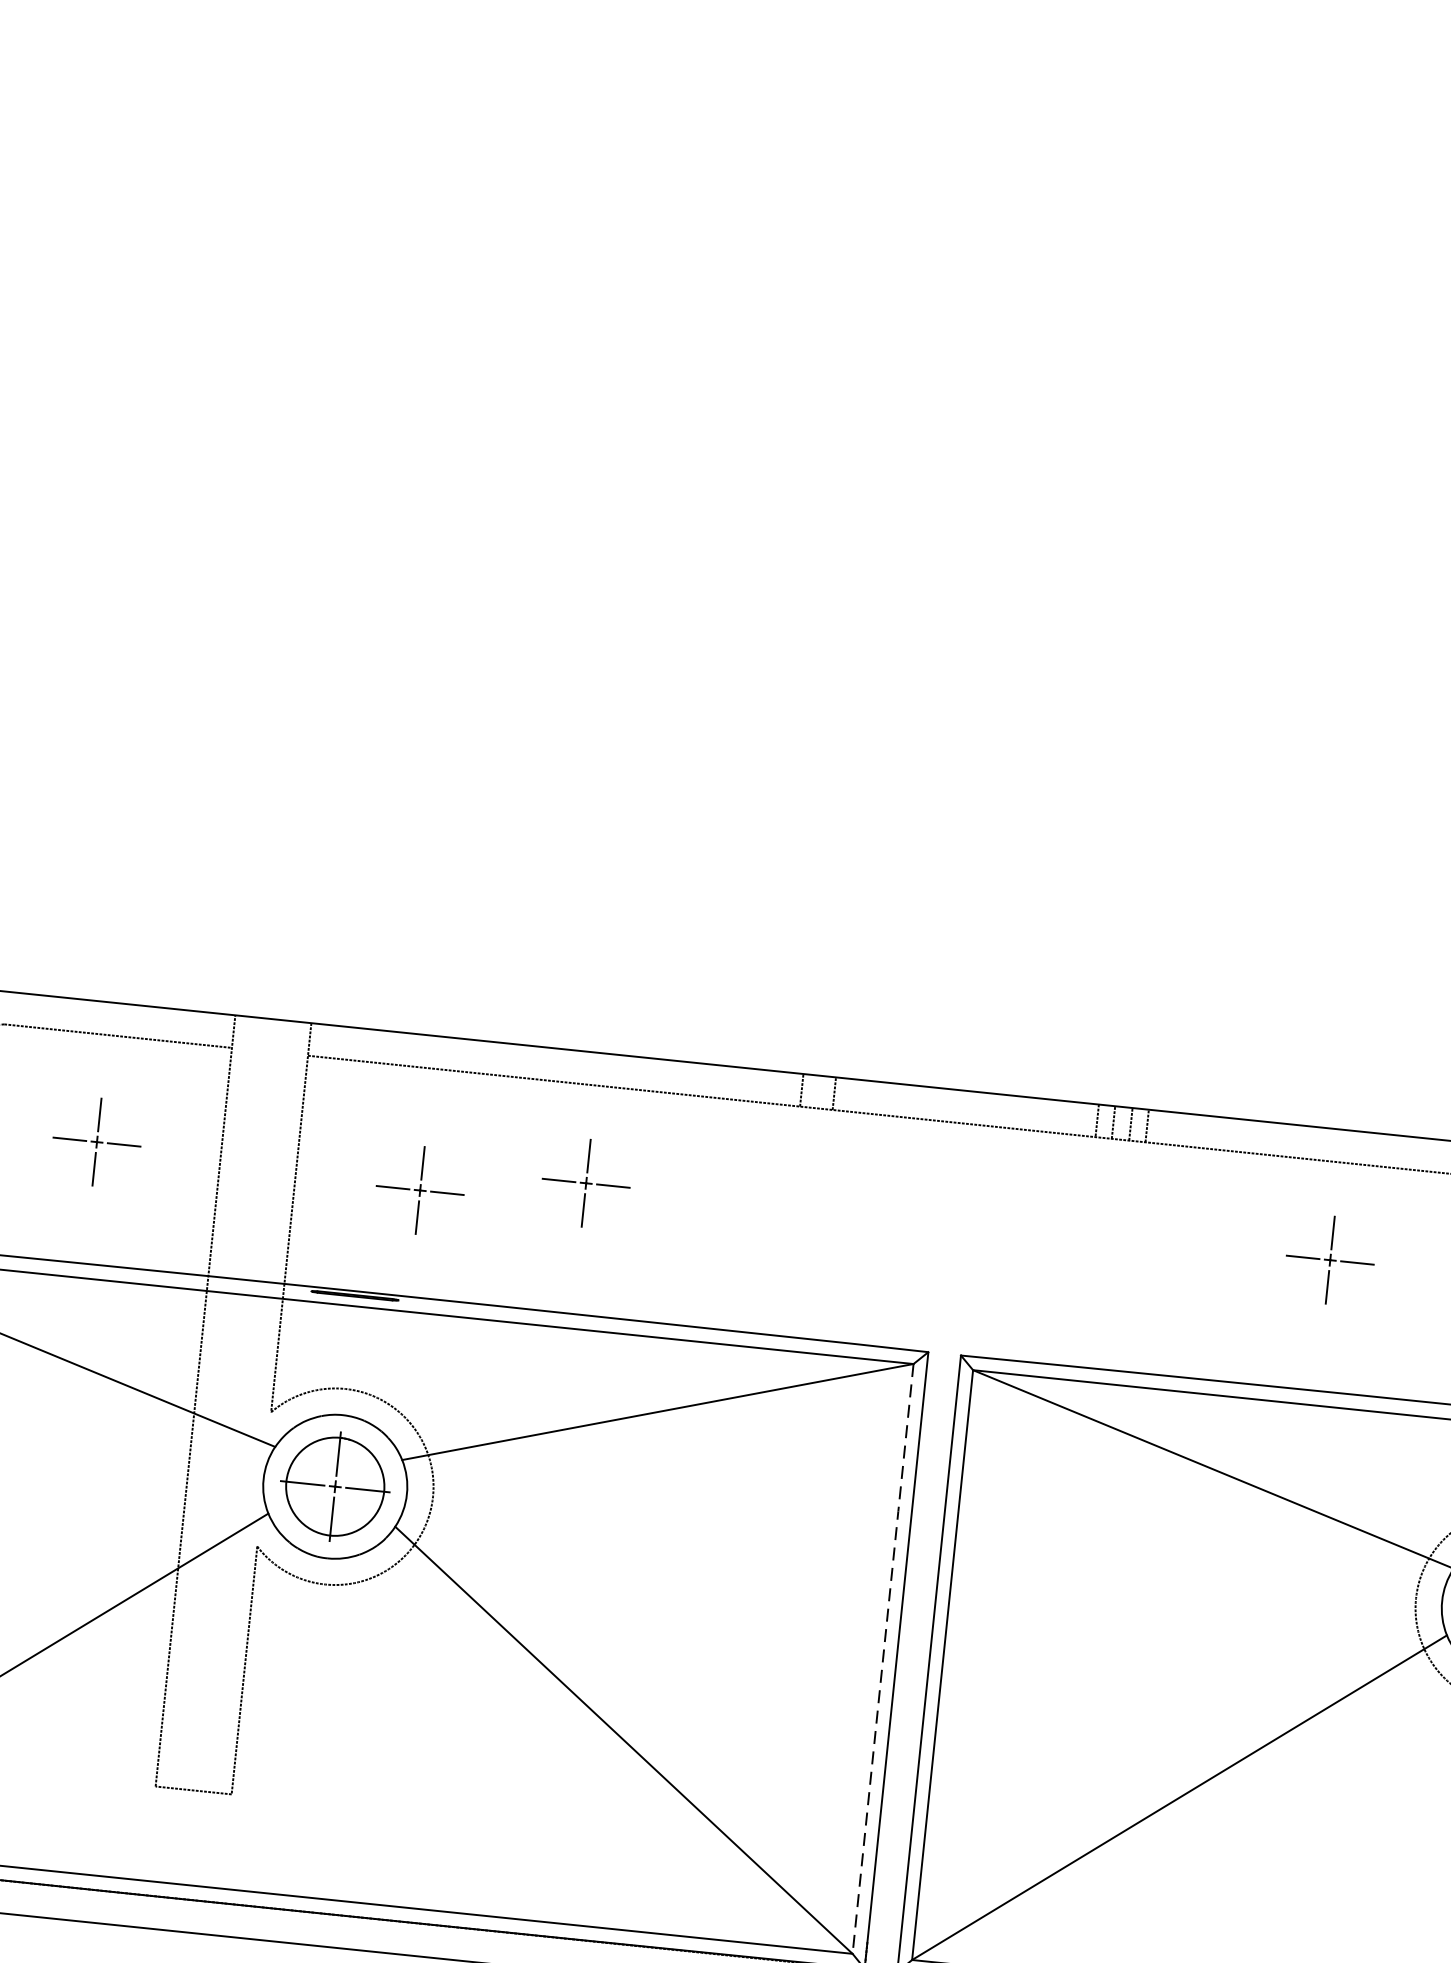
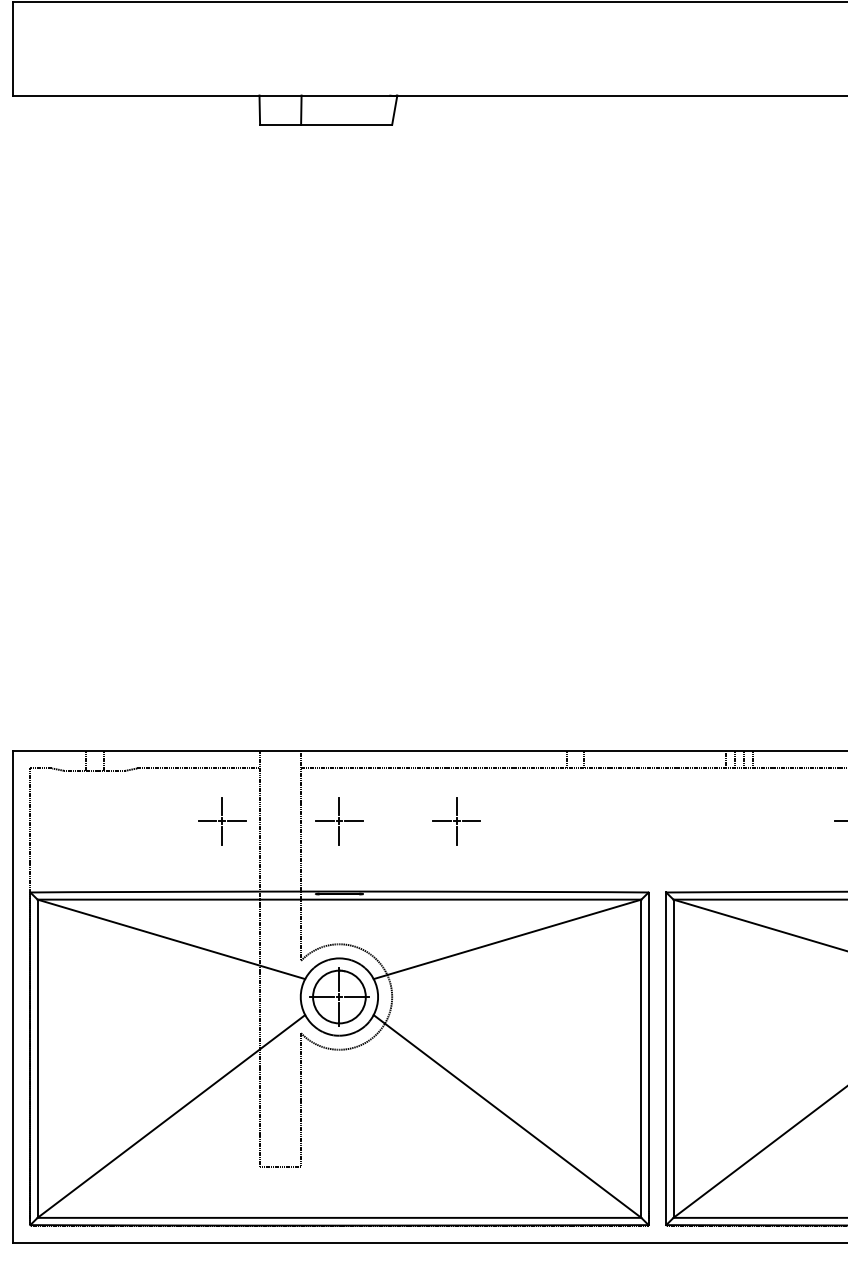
part: (97, 1142) -> (222, 821), moved
part: (420, 1191) -> (339, 821), moved
line: (883, 1658) -> (641, 1058), dashed -> solid

